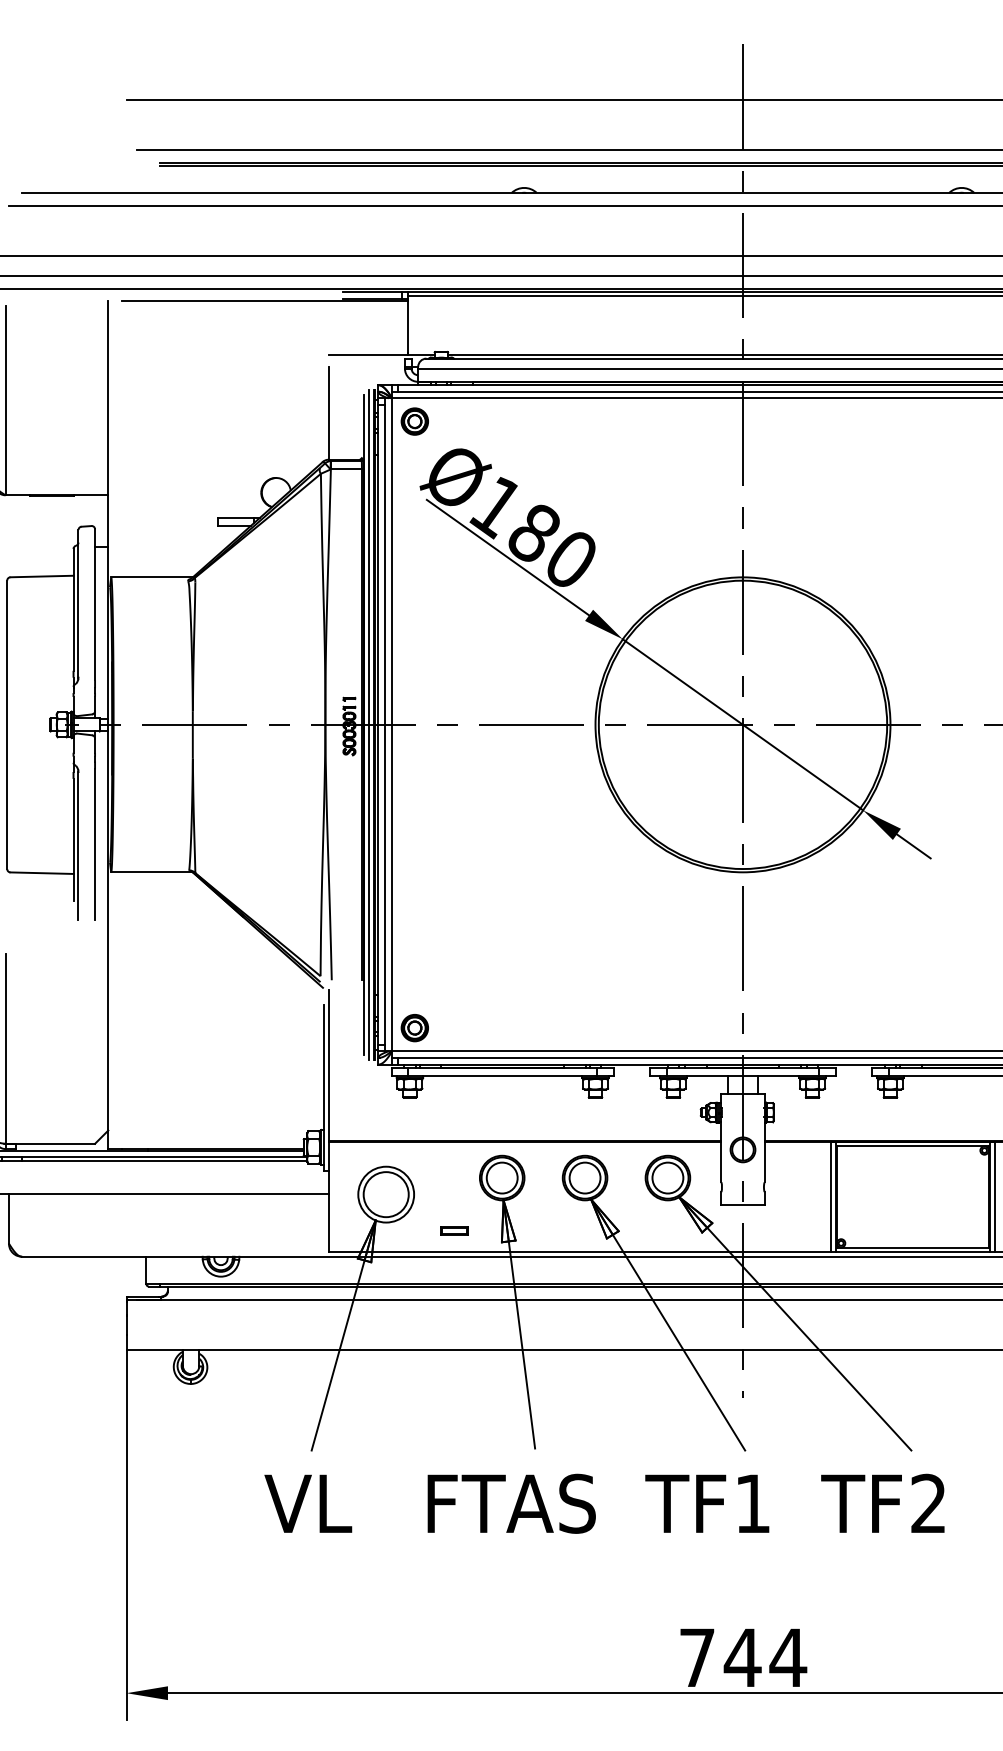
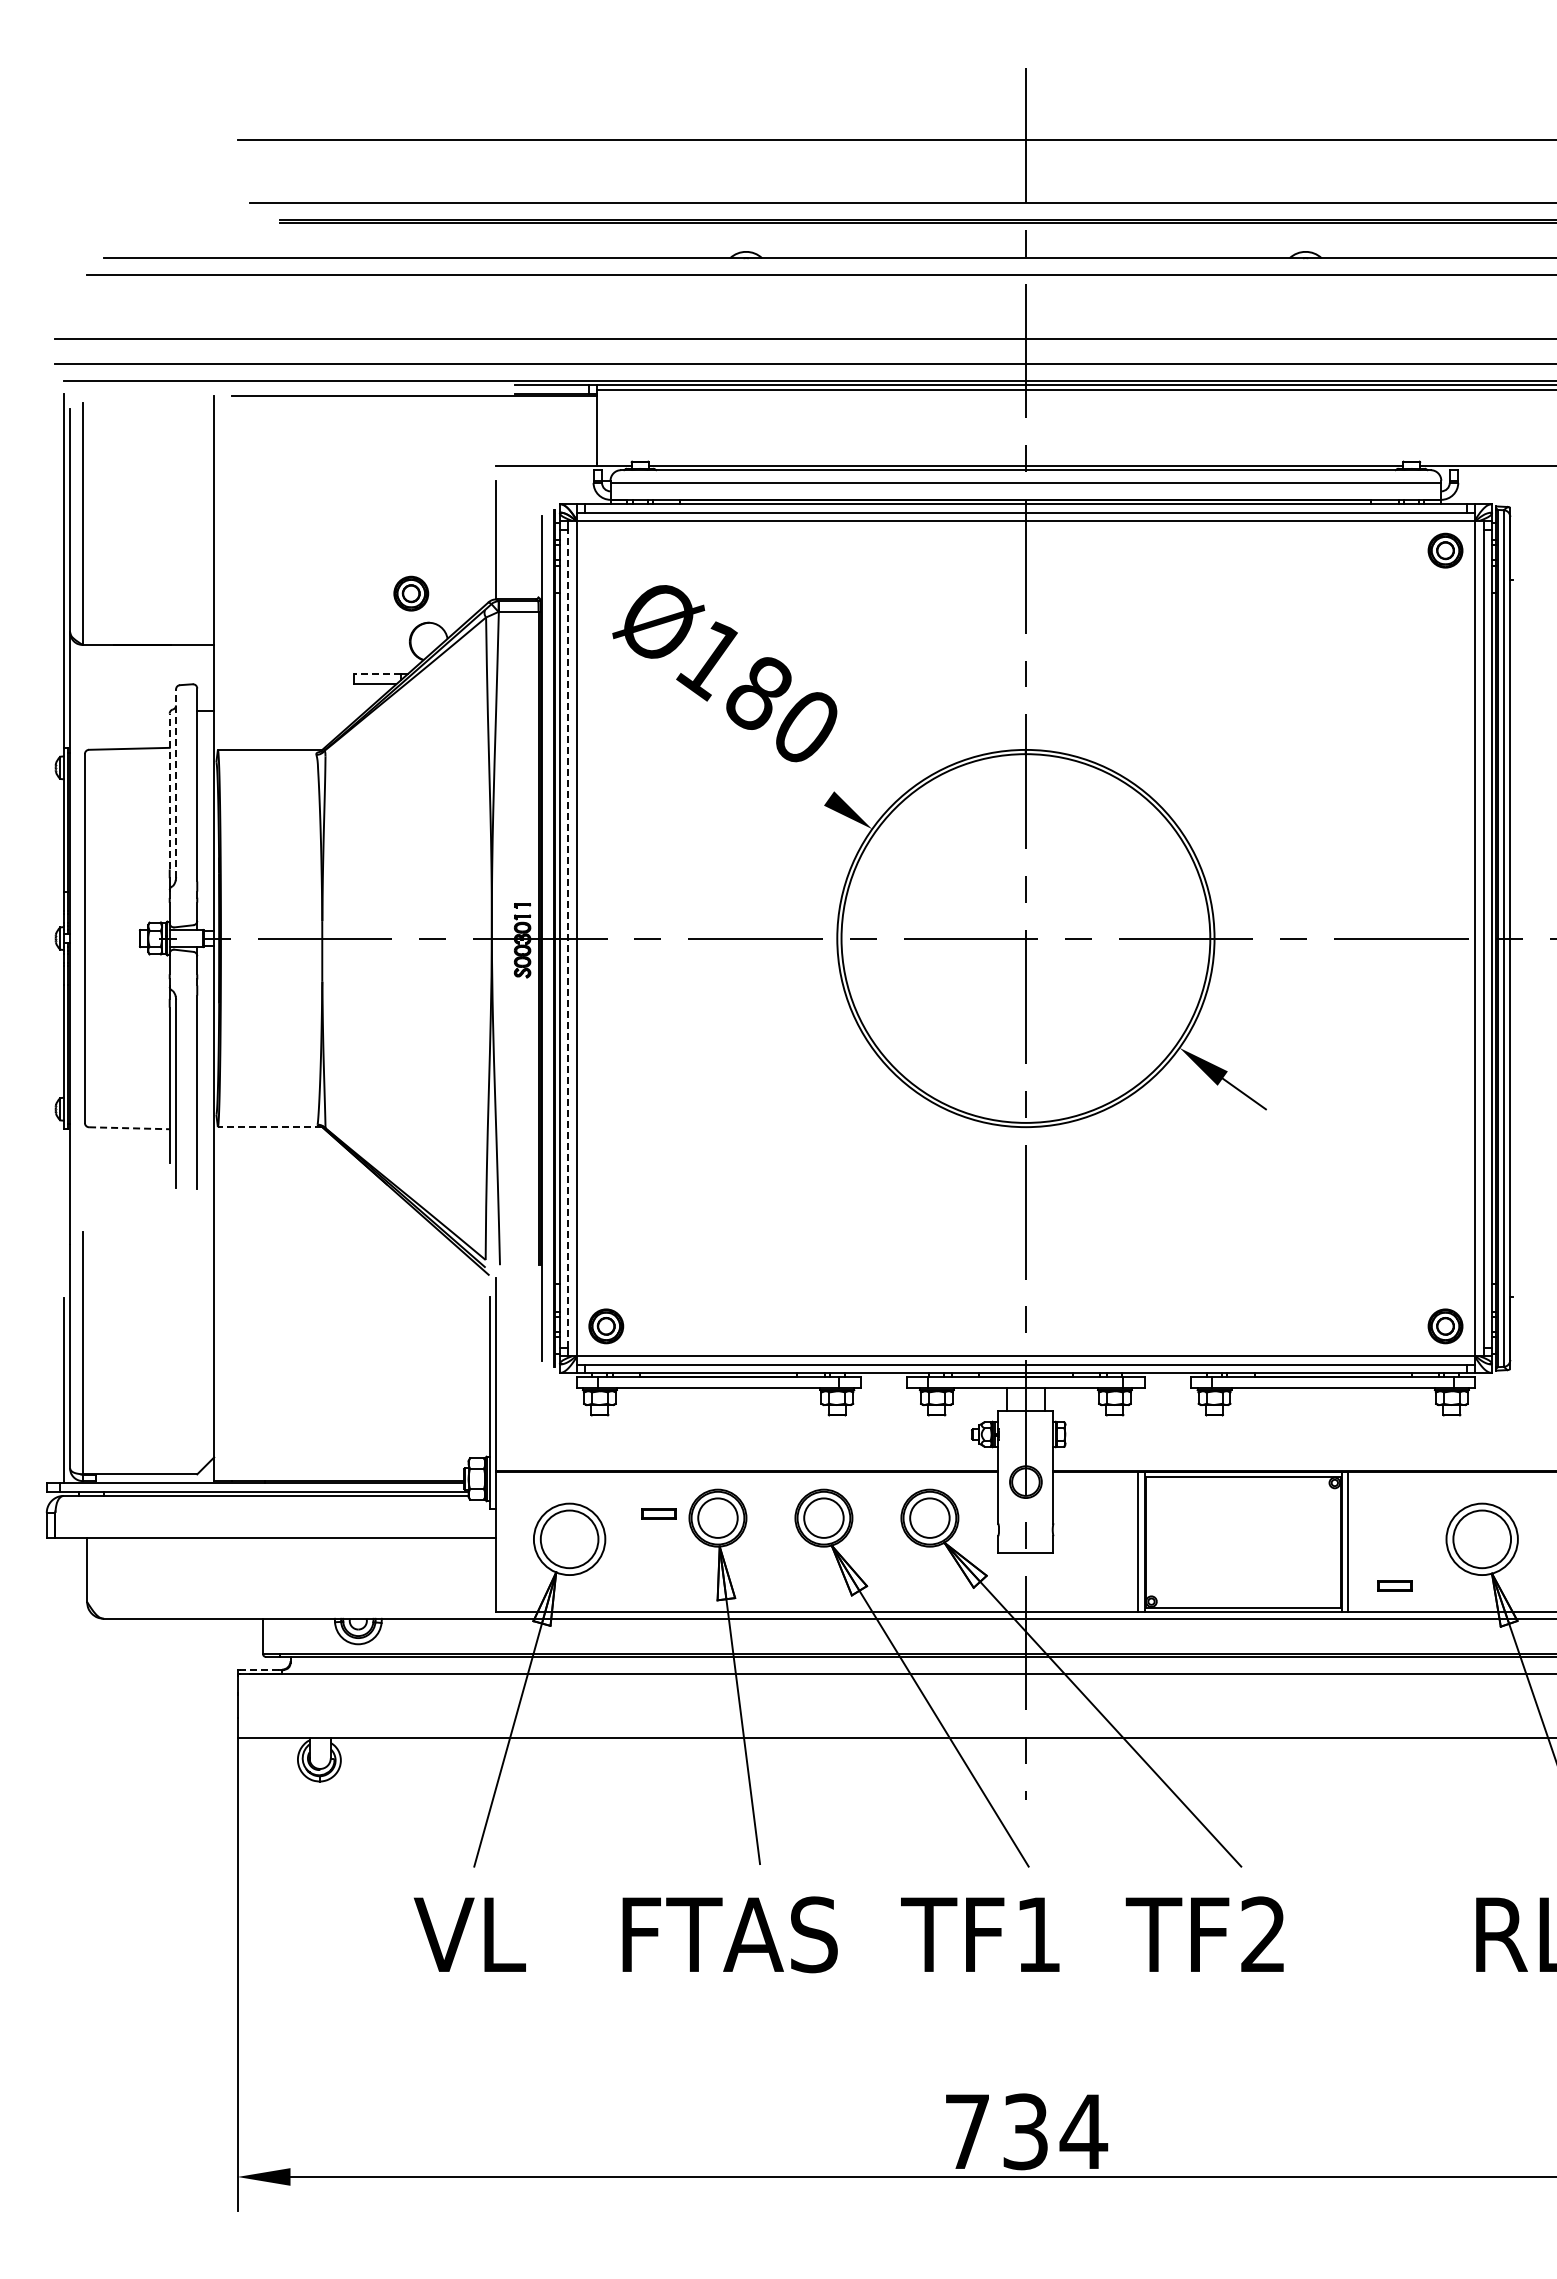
part: (415, 421) -> (411, 593), moved
line: (235, 517) -> (376, 673), solid -> dashed
line: (508, 557) -> (725, 724), removed
line: (78, 603) -> (176, 783), solid -> dashed
line: (73, 609) -> (169, 791), solid -> dashed
line: (368, 724) -> (547, 938), removed
line: (385, 724) -> (568, 938), solid -> dashed
line: (742, 724) -> (1025, 938), removed
line: (151, 872) -> (269, 1127), solid -> dashed
line: (42, 873) -> (129, 1128), solid -> dashed
part: (454, 1230) -> (658, 1513), moved
line: (143, 1296) -> (259, 1669), solid -> dashed
text: (742, 1657) -> (1025, 2131), 744 -> 734

